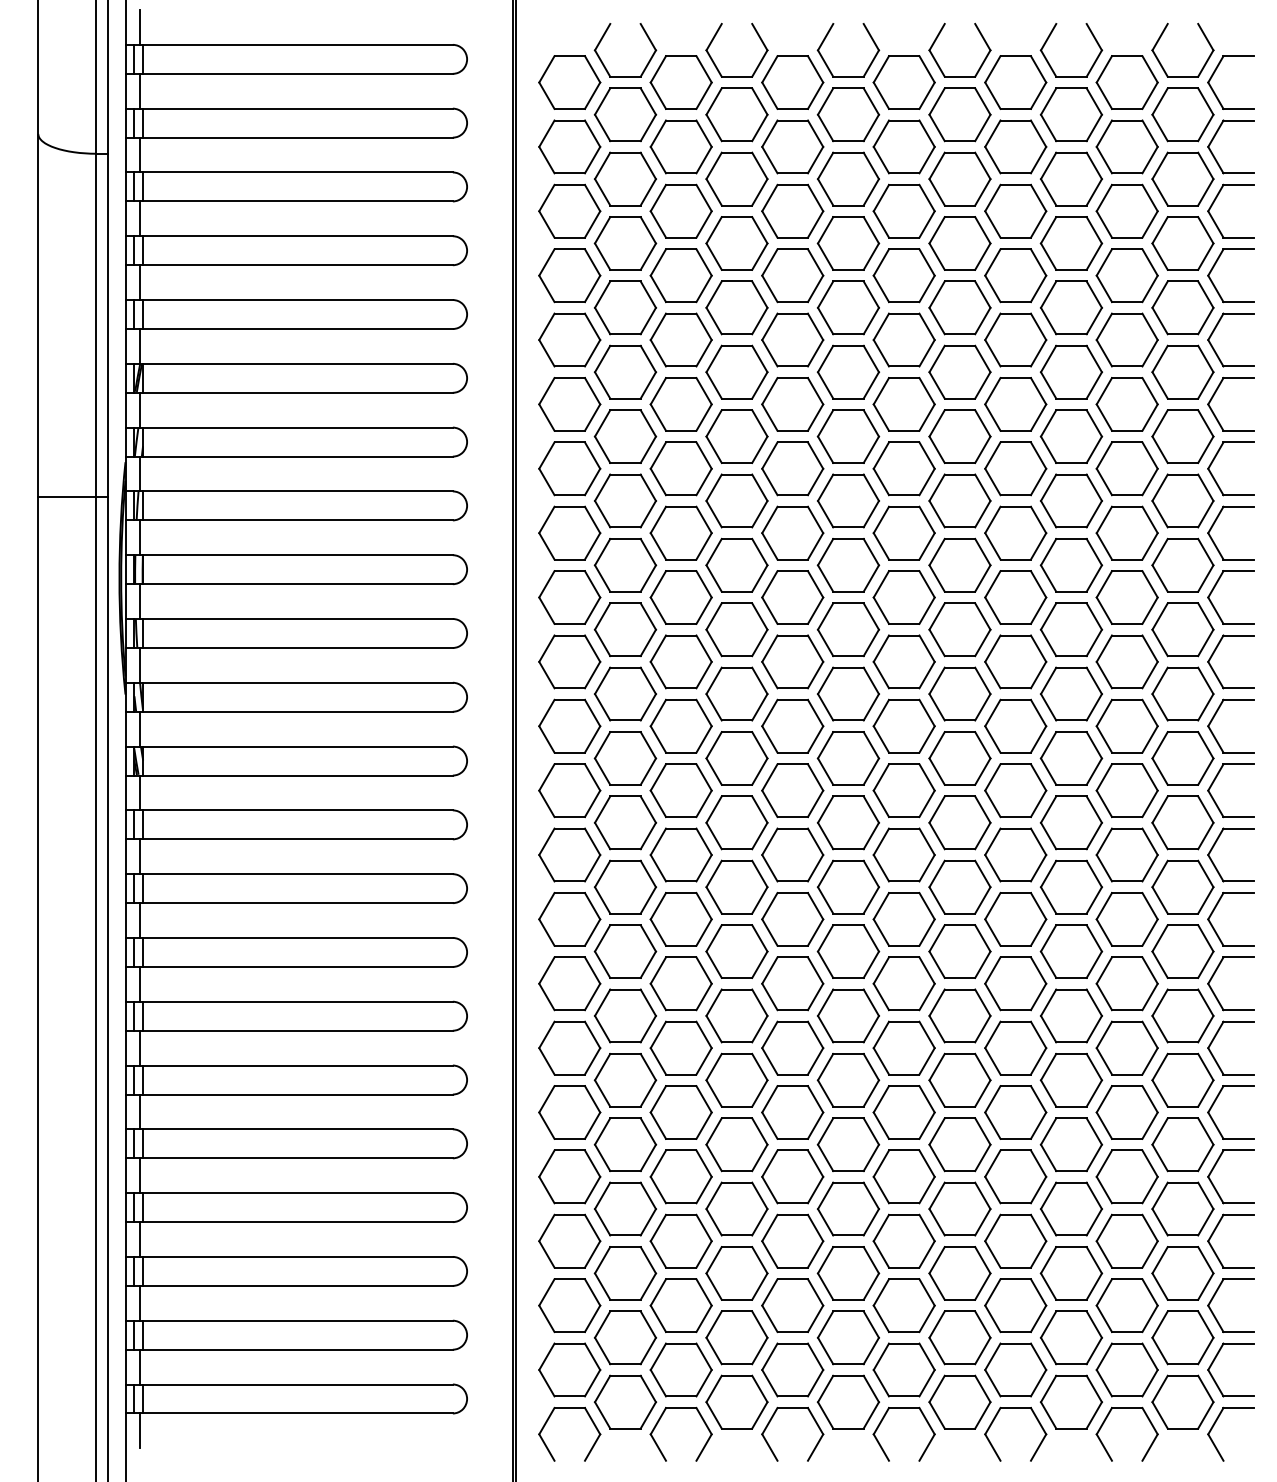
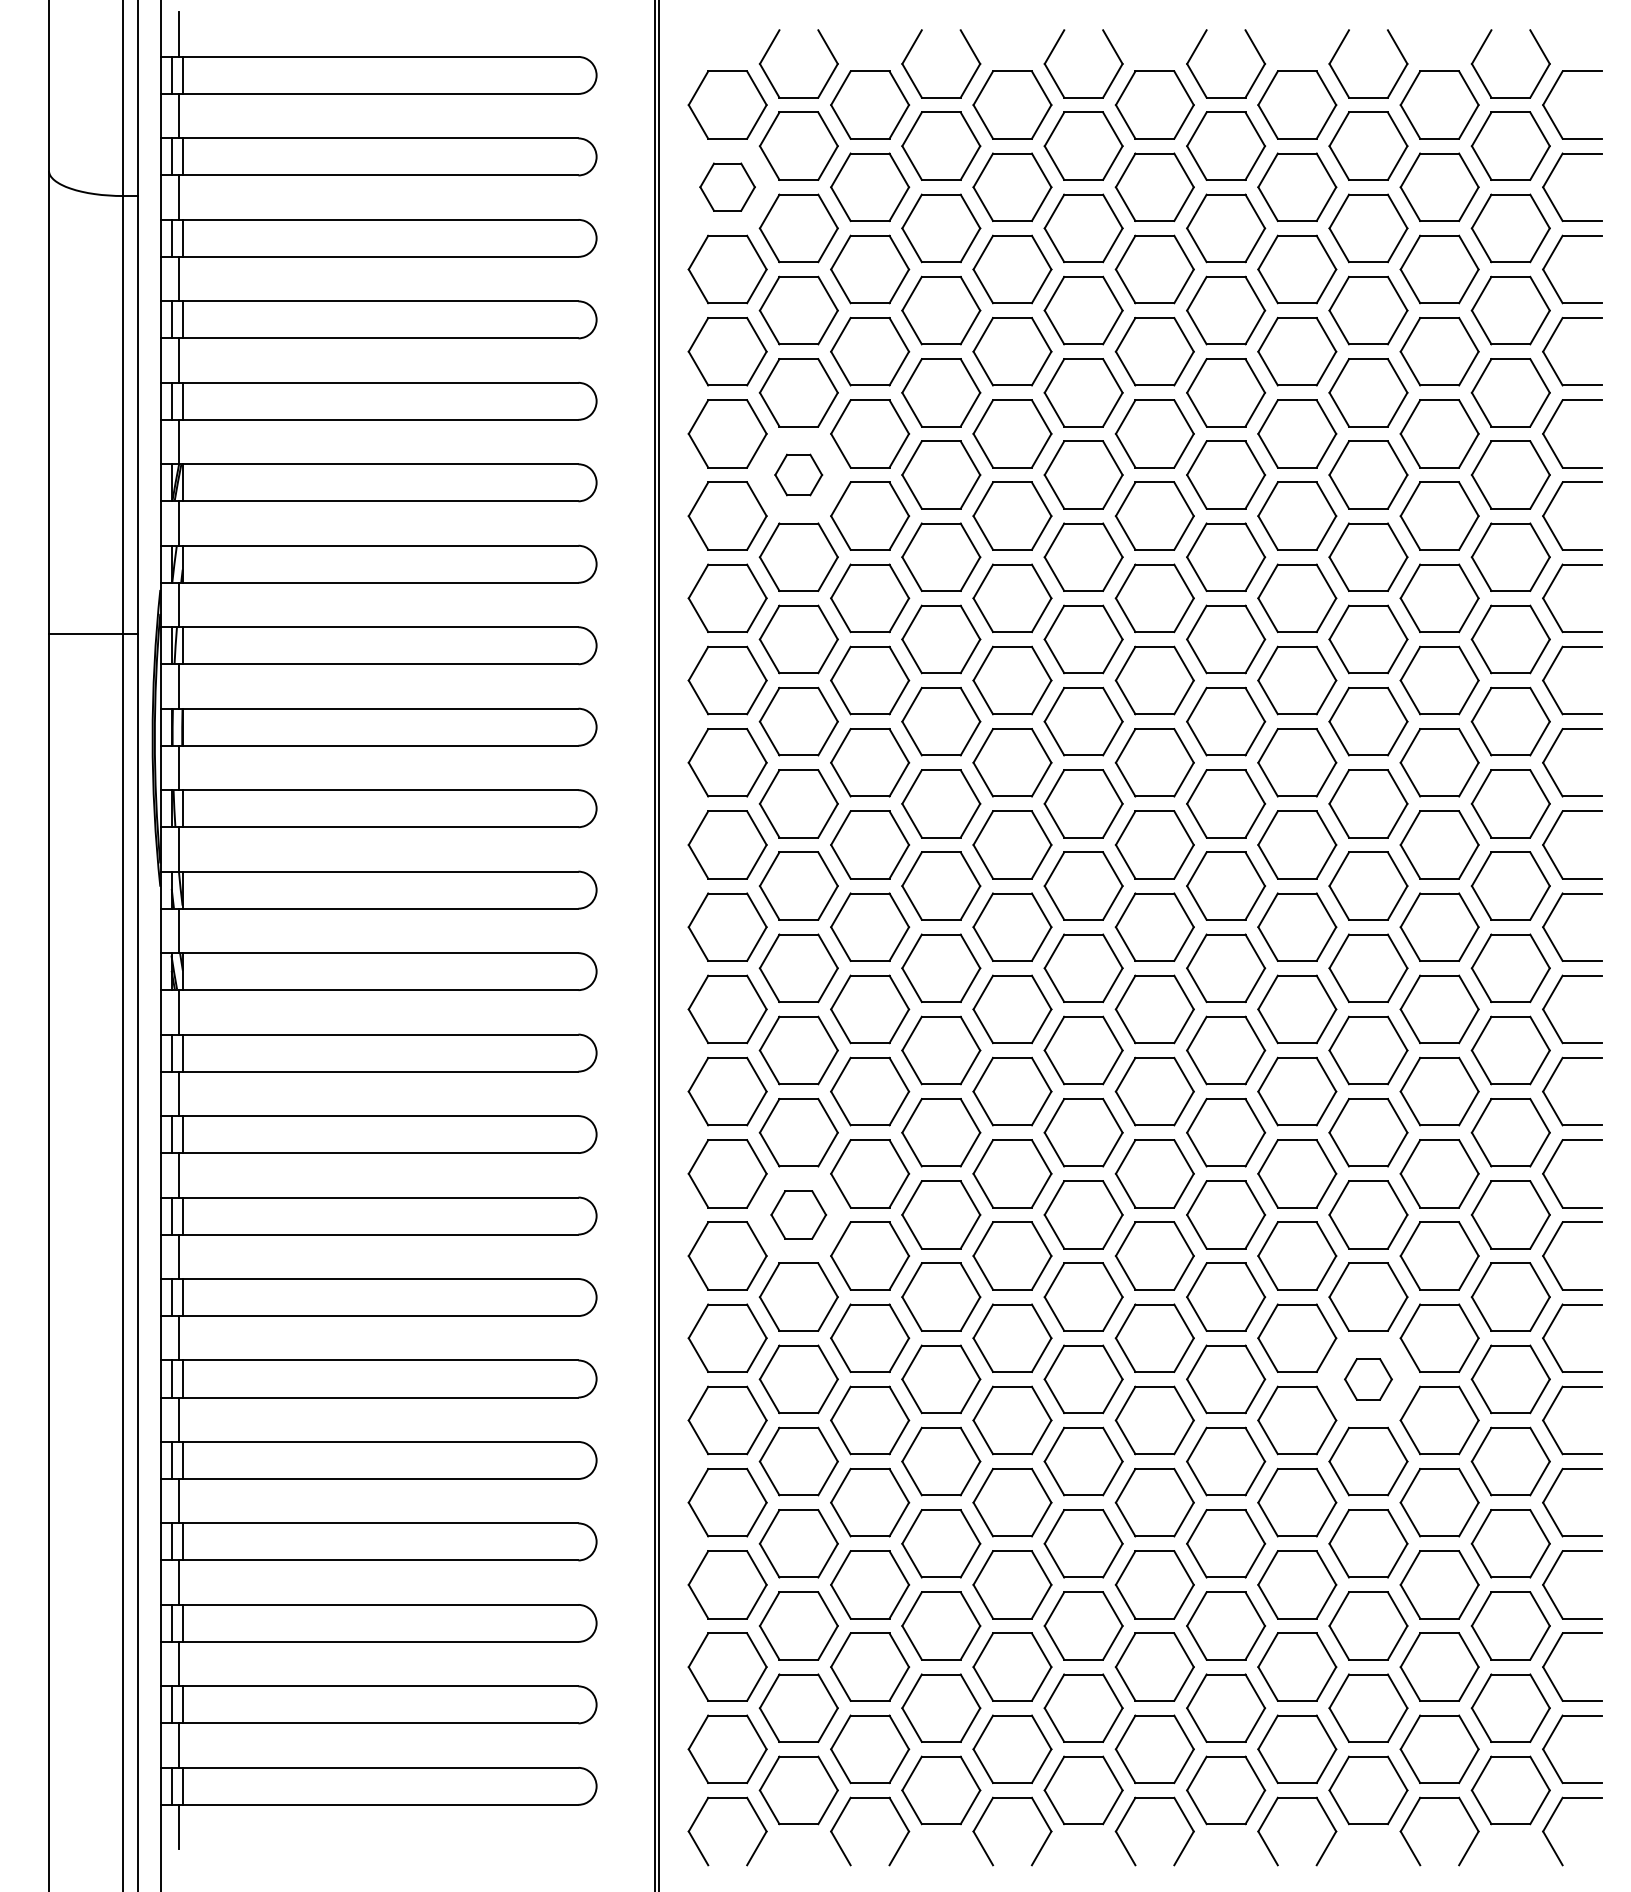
part: (569, 146) -> (727, 186), size x0.7
part: (625, 371) -> (798, 474), size x0.6
part: (625, 951) -> (798, 1214), size x0.7
part: (1071, 1080) -> (1368, 1379), size x0.6

